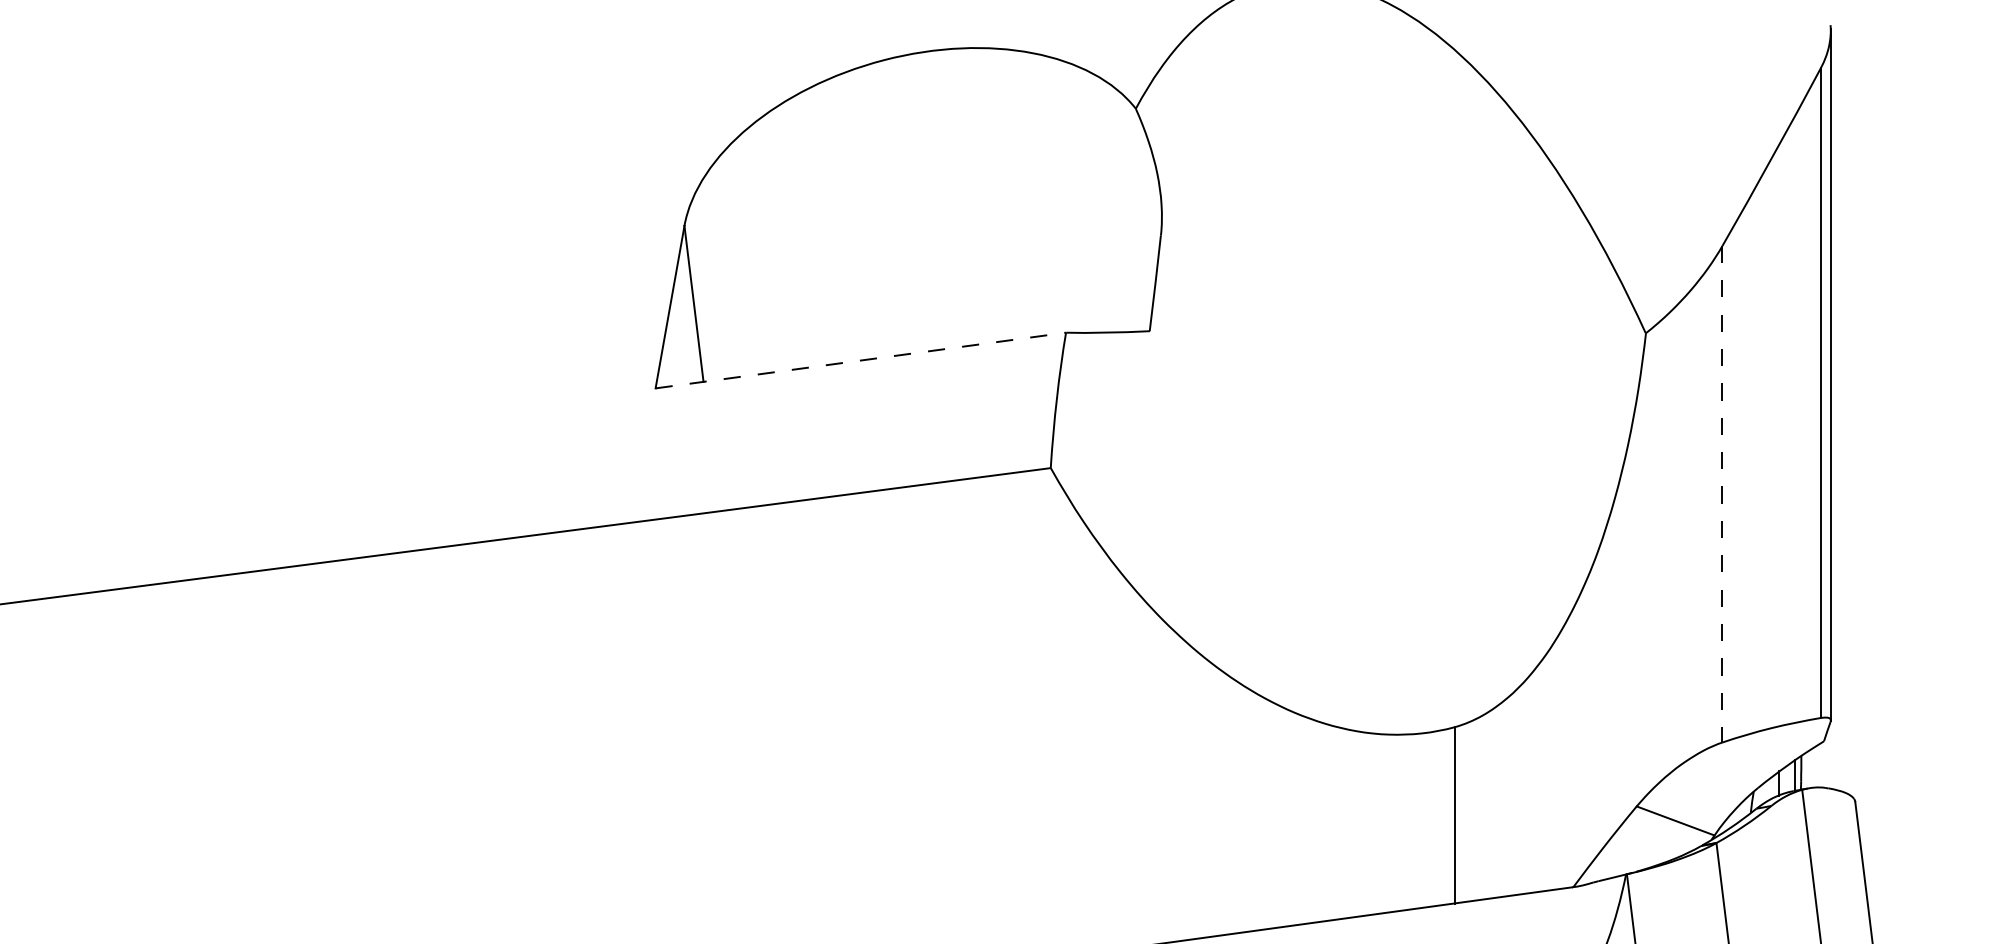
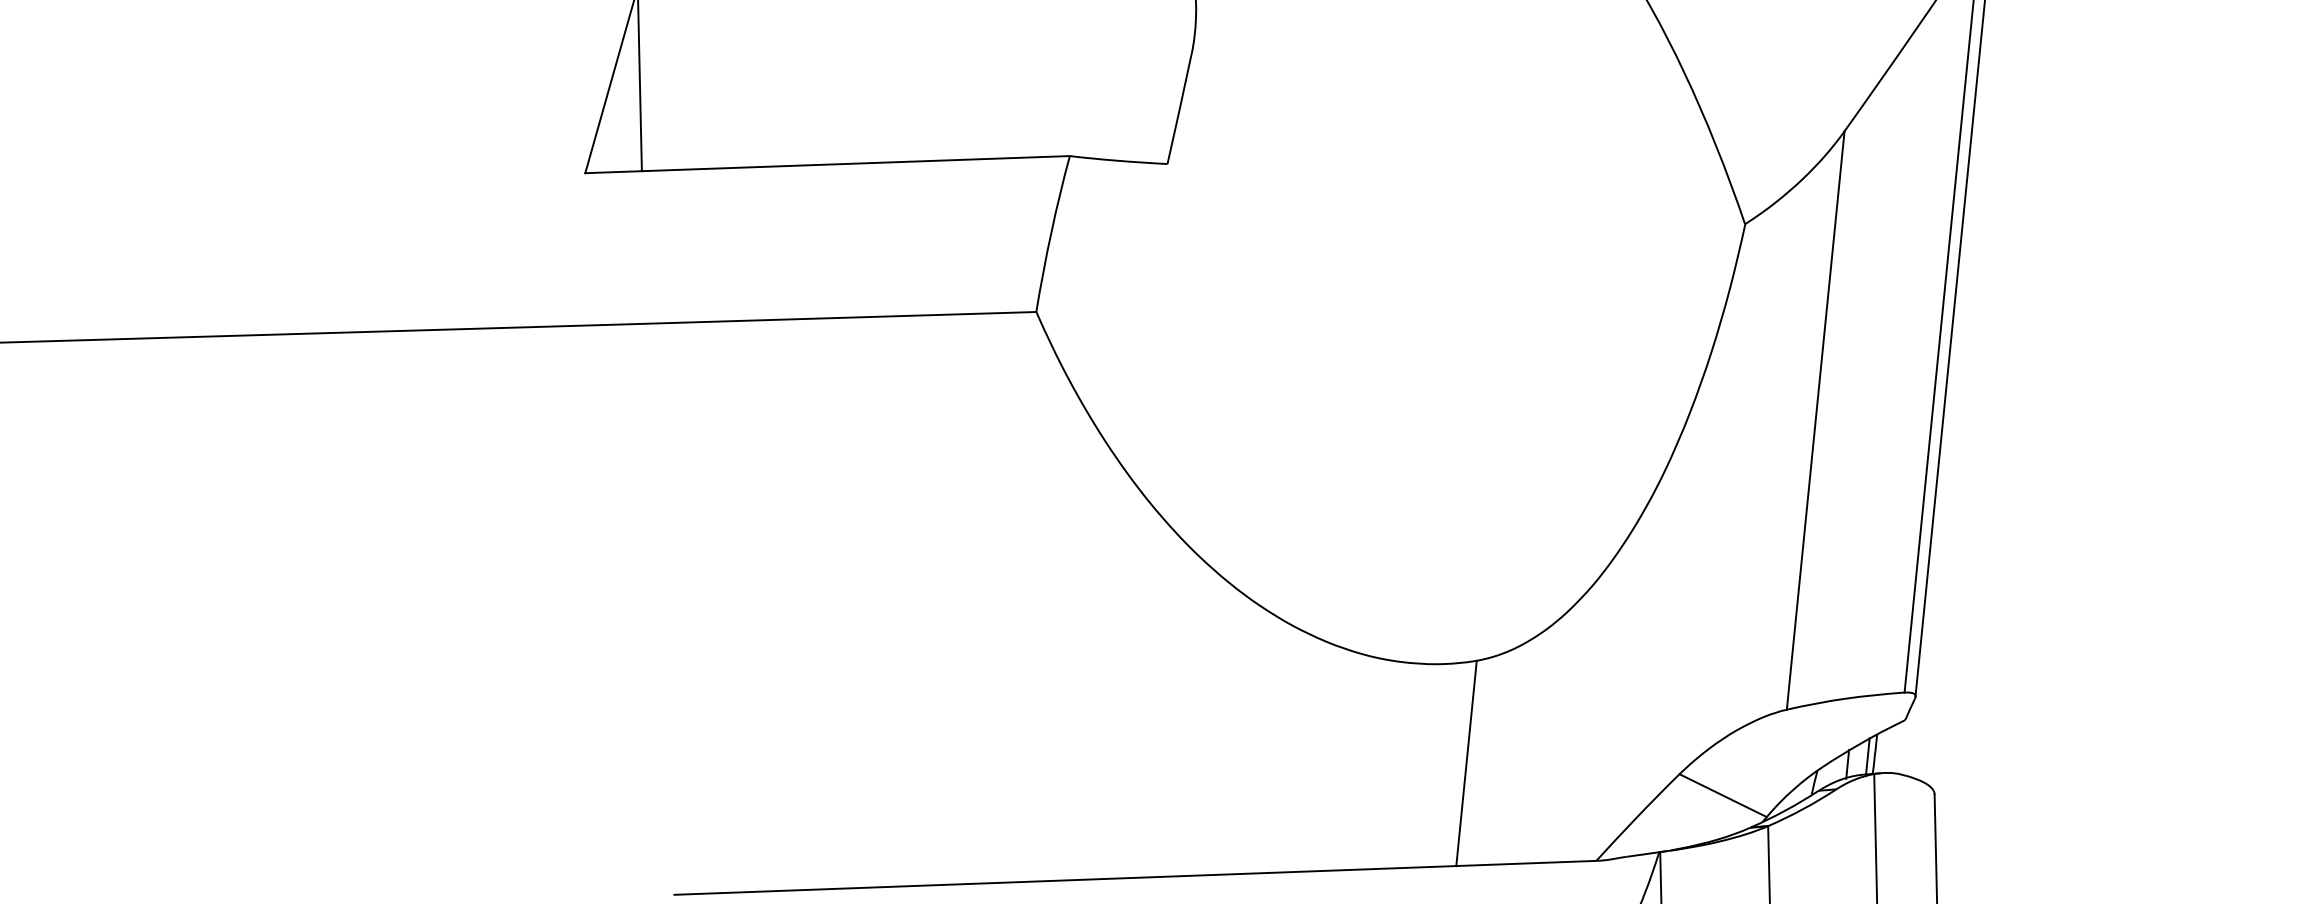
line: (861, 360) -> (828, 164), dashed -> solid
line: (1722, 494) -> (1815, 420), dashed -> solid

